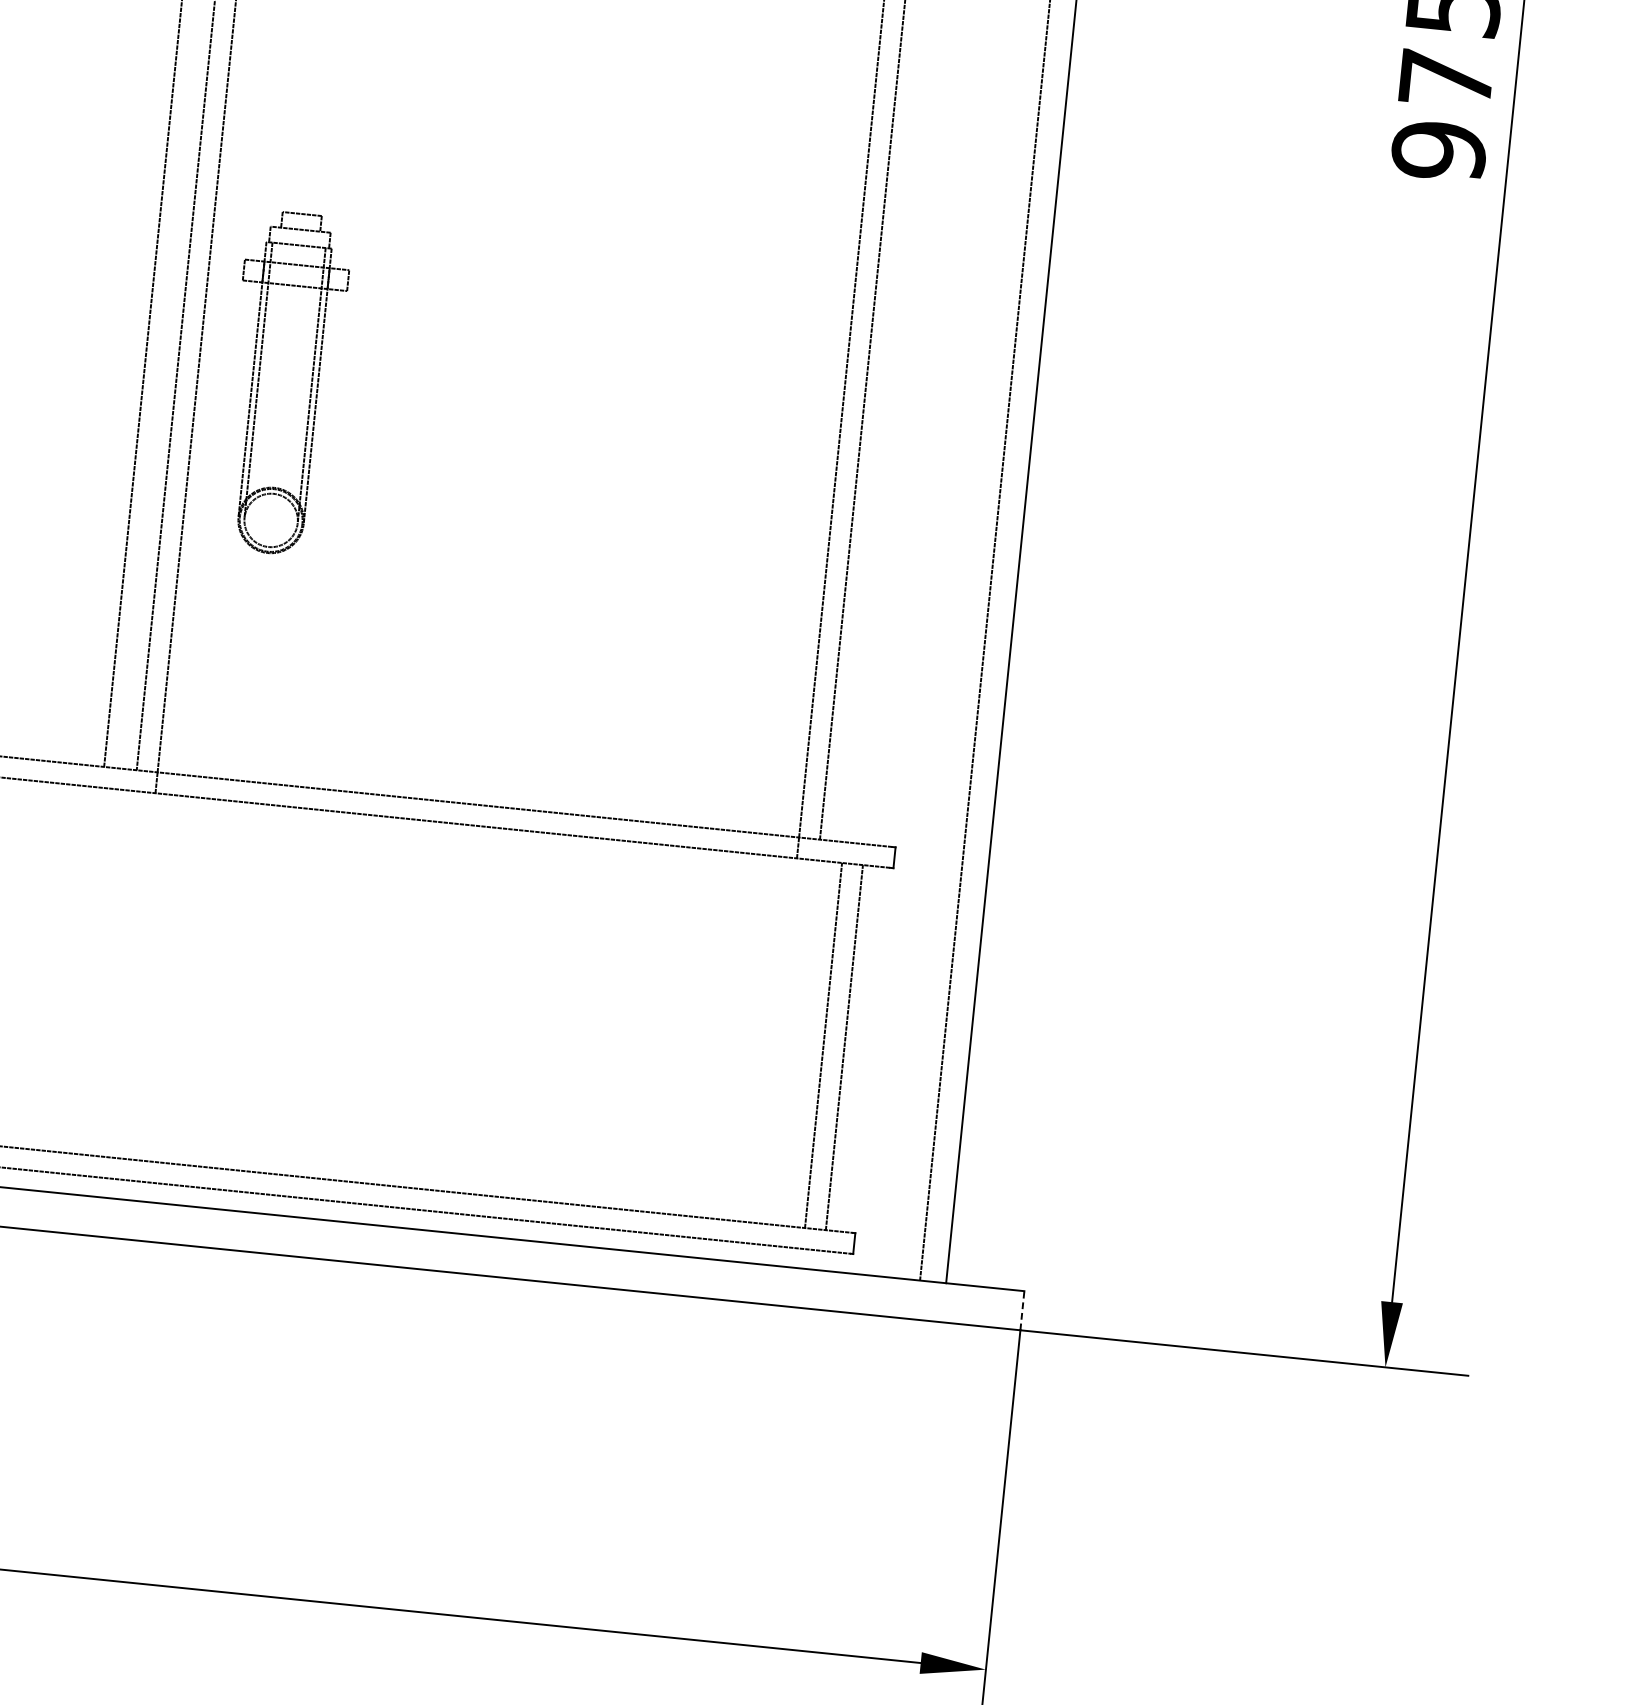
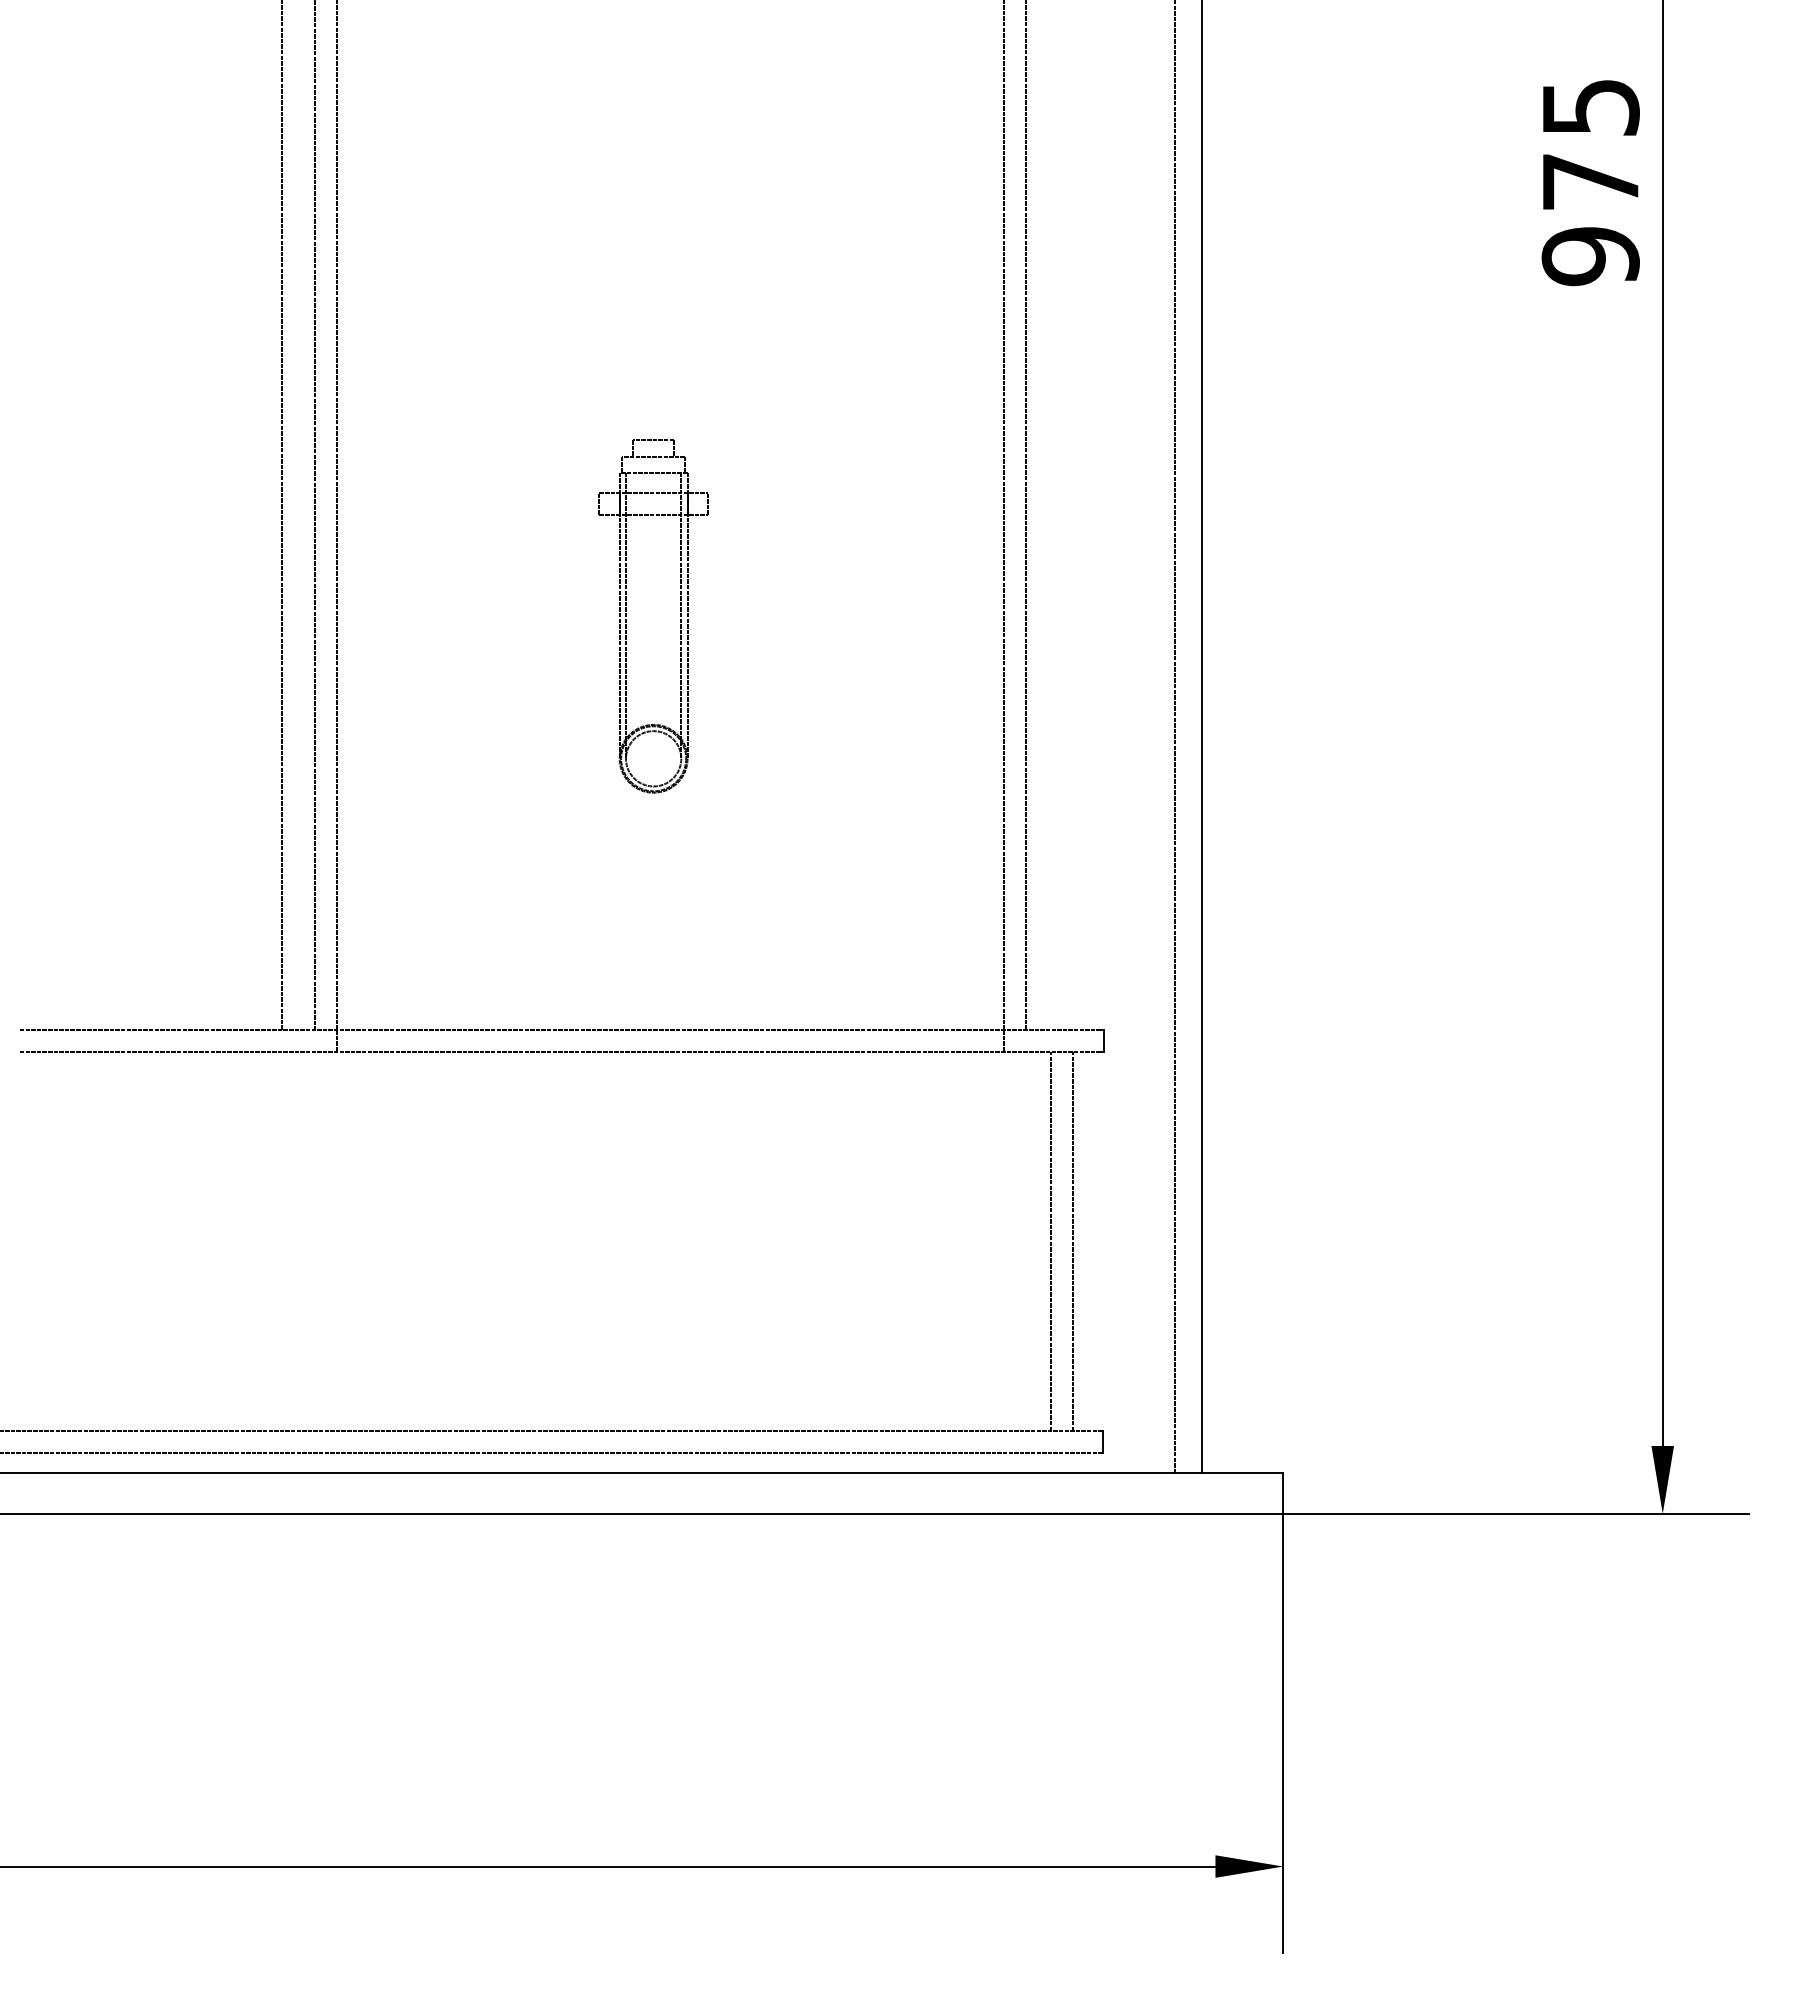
part: (258, 380) -> (626, 616), moved
line: (1022, 1309) -> (1283, 1492), dashed -> solid

